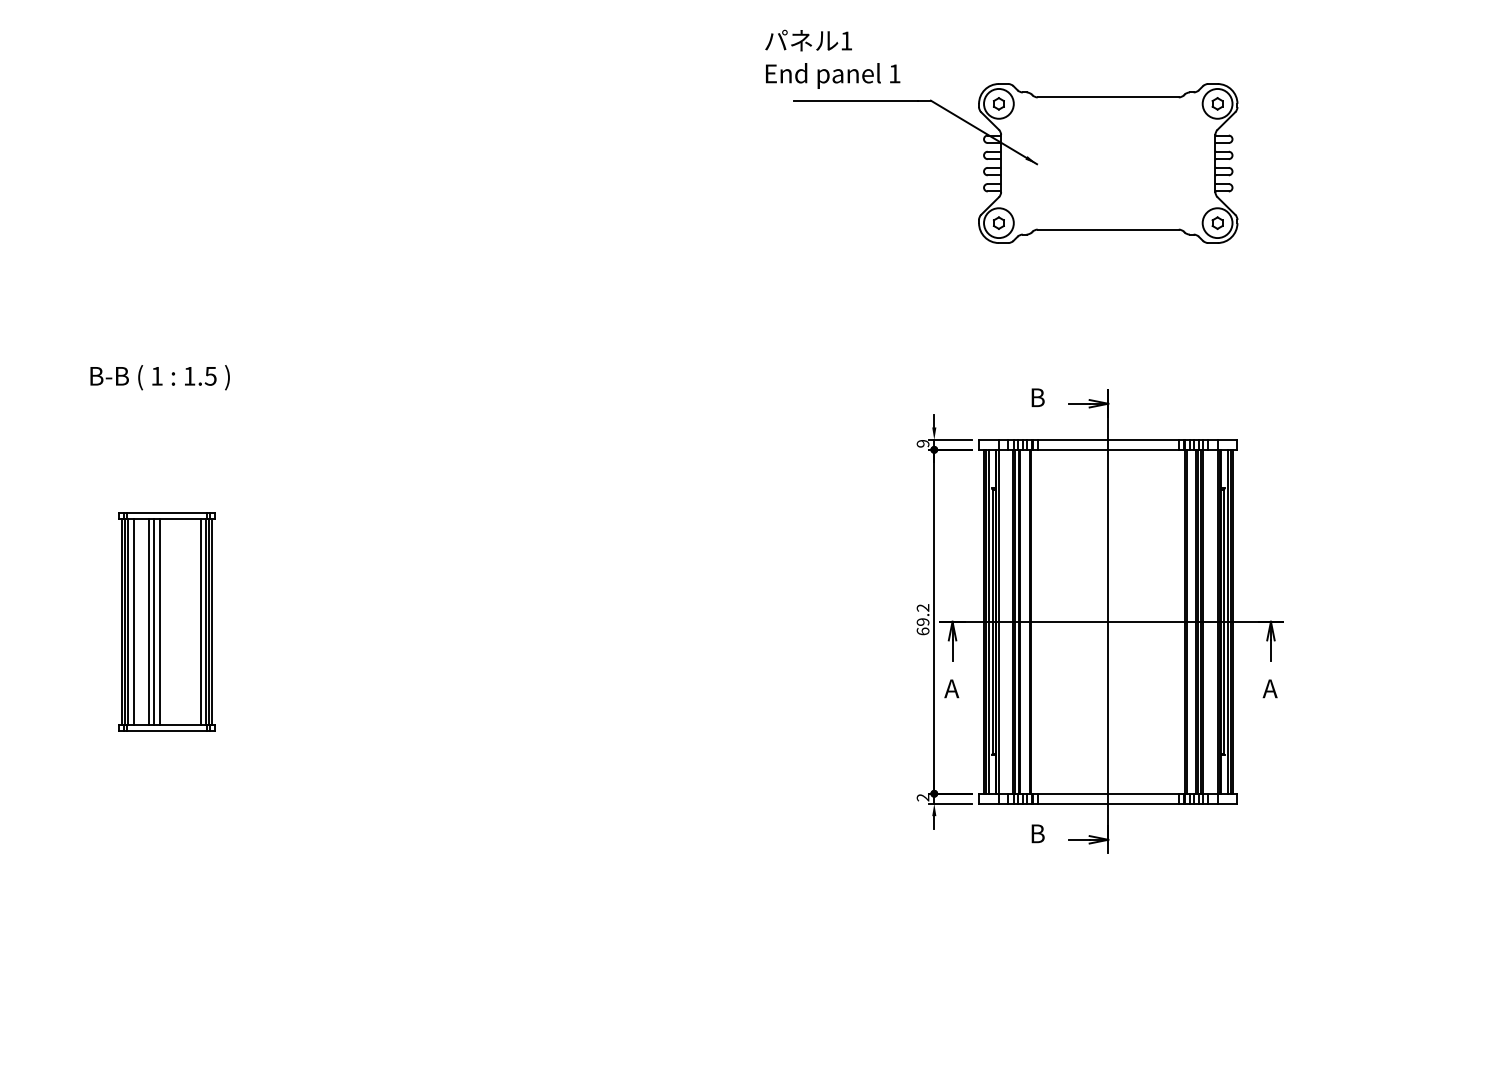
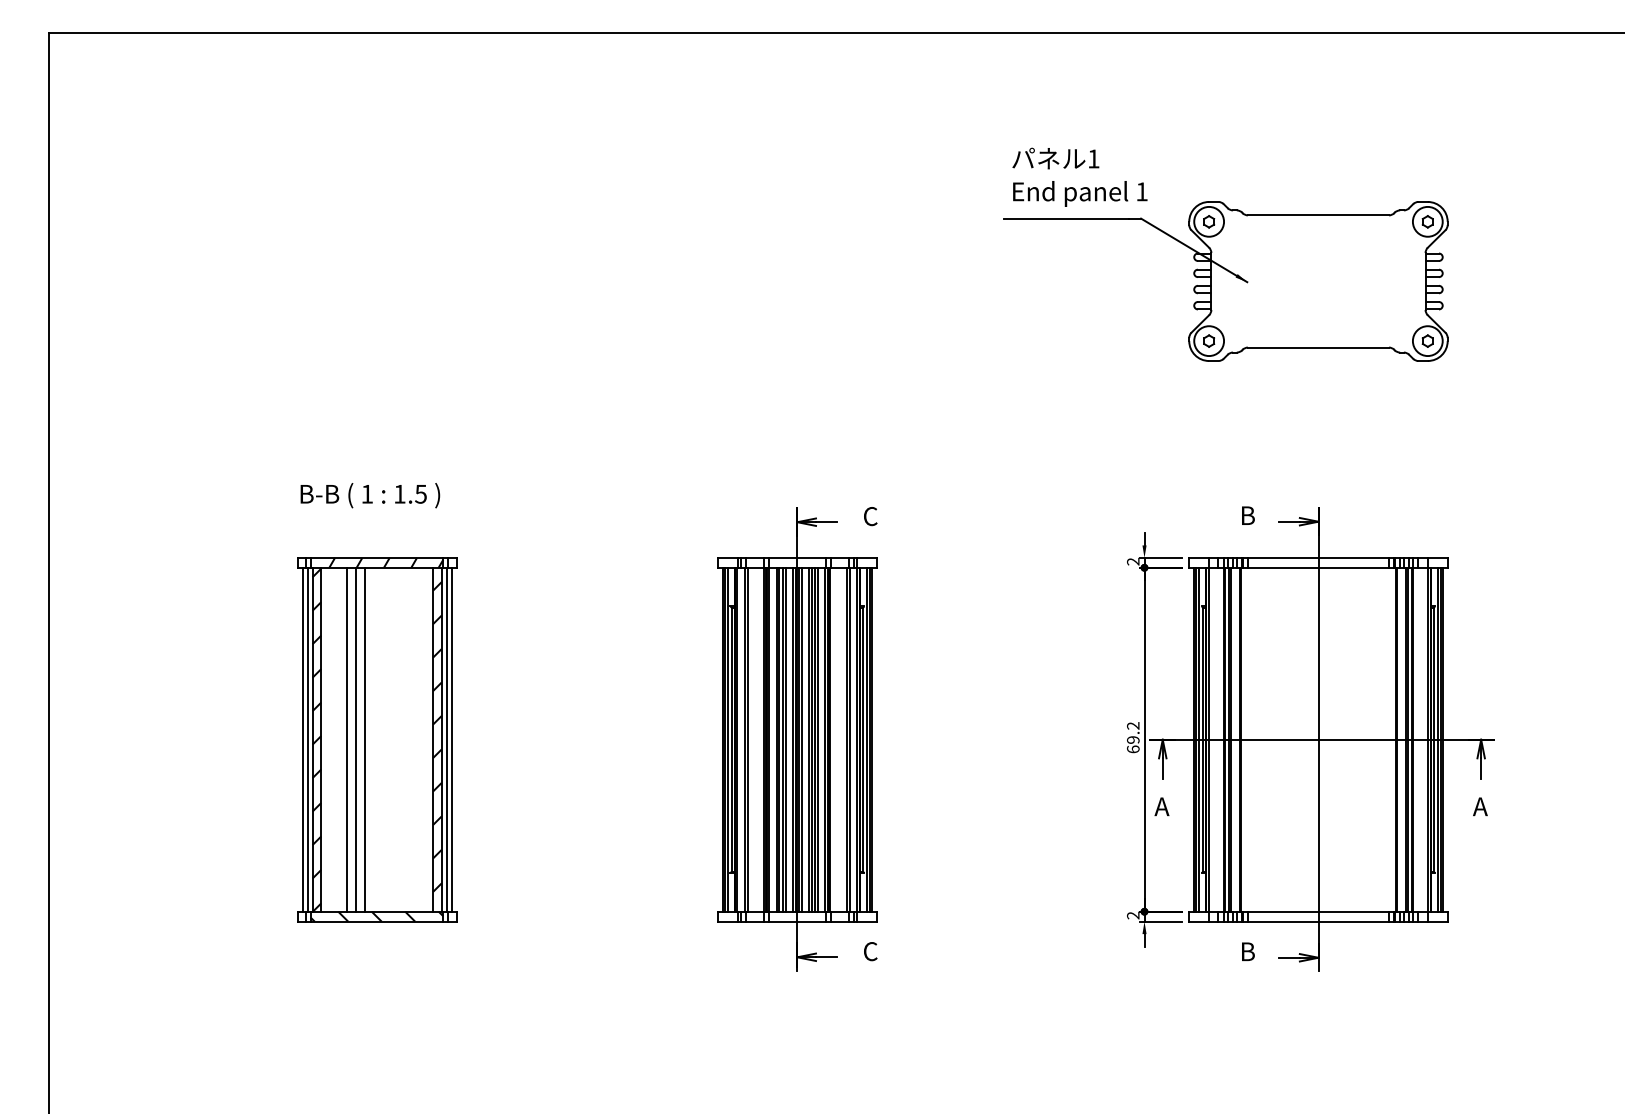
text: (832, 58) -> (1079, 176), moved
text: (923, 443) -> (1133, 561), 9 -> 2
part: (167, 621) -> (377, 739), size x1.67
part: (587, 621) -> (797, 739), added

